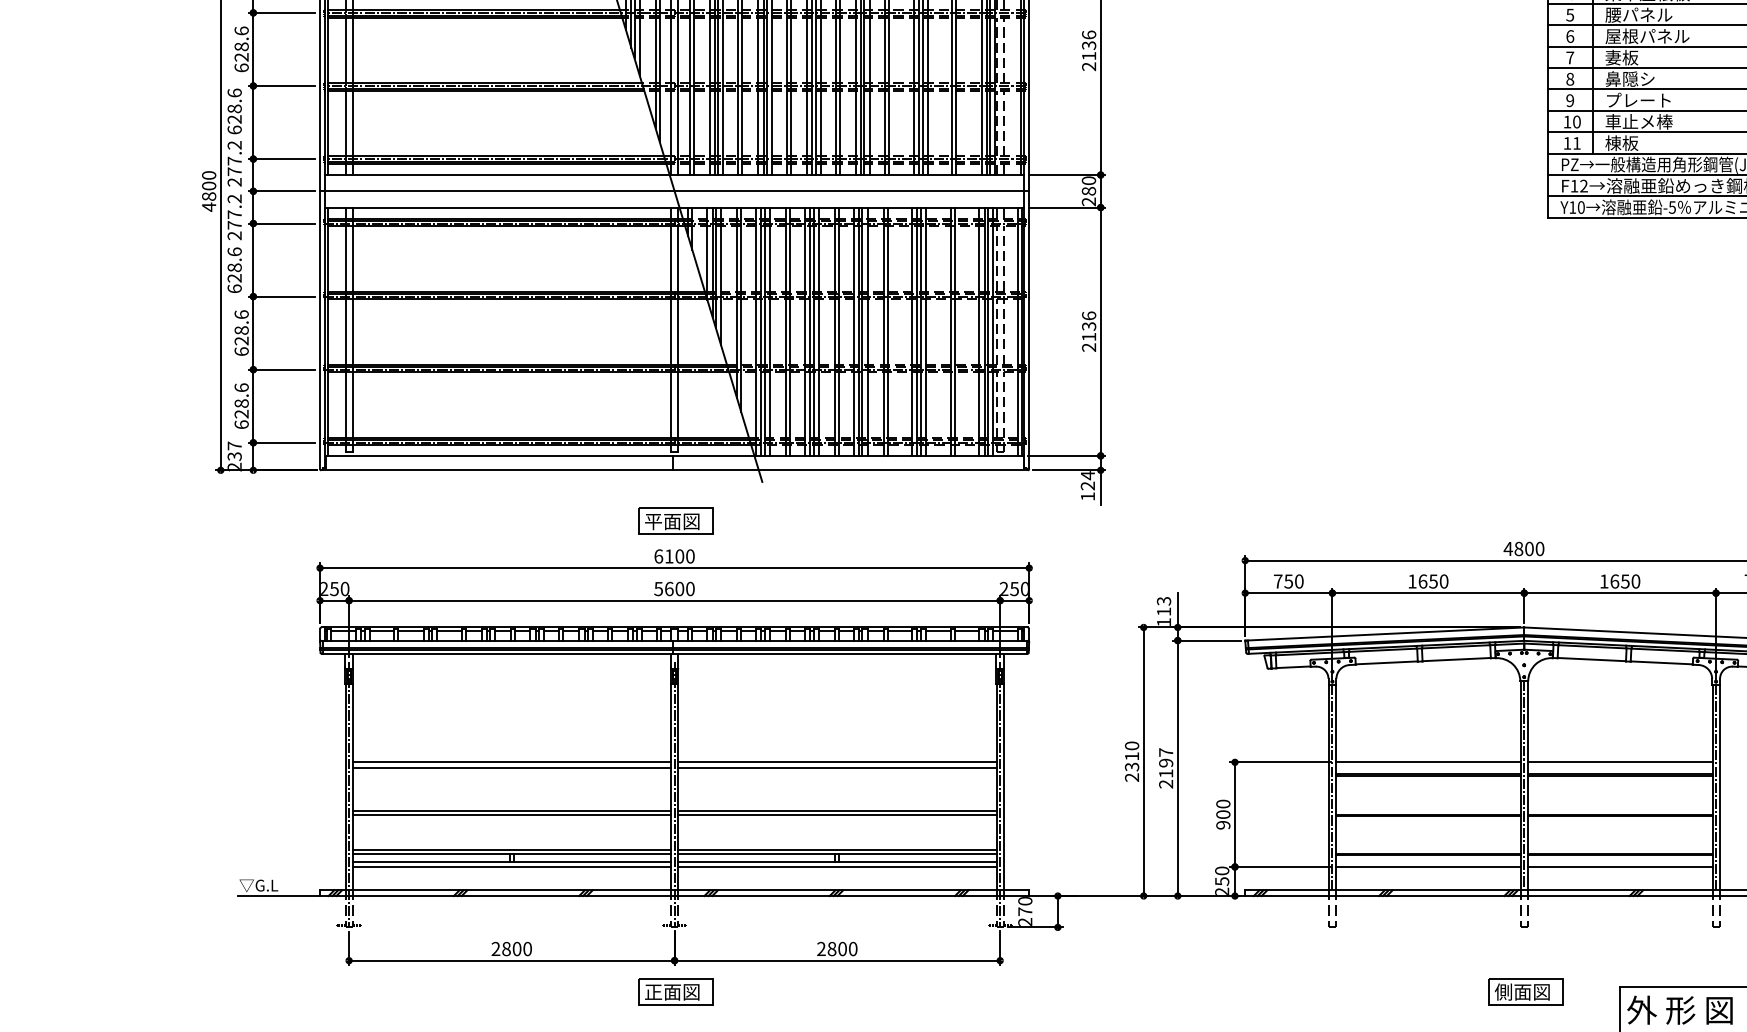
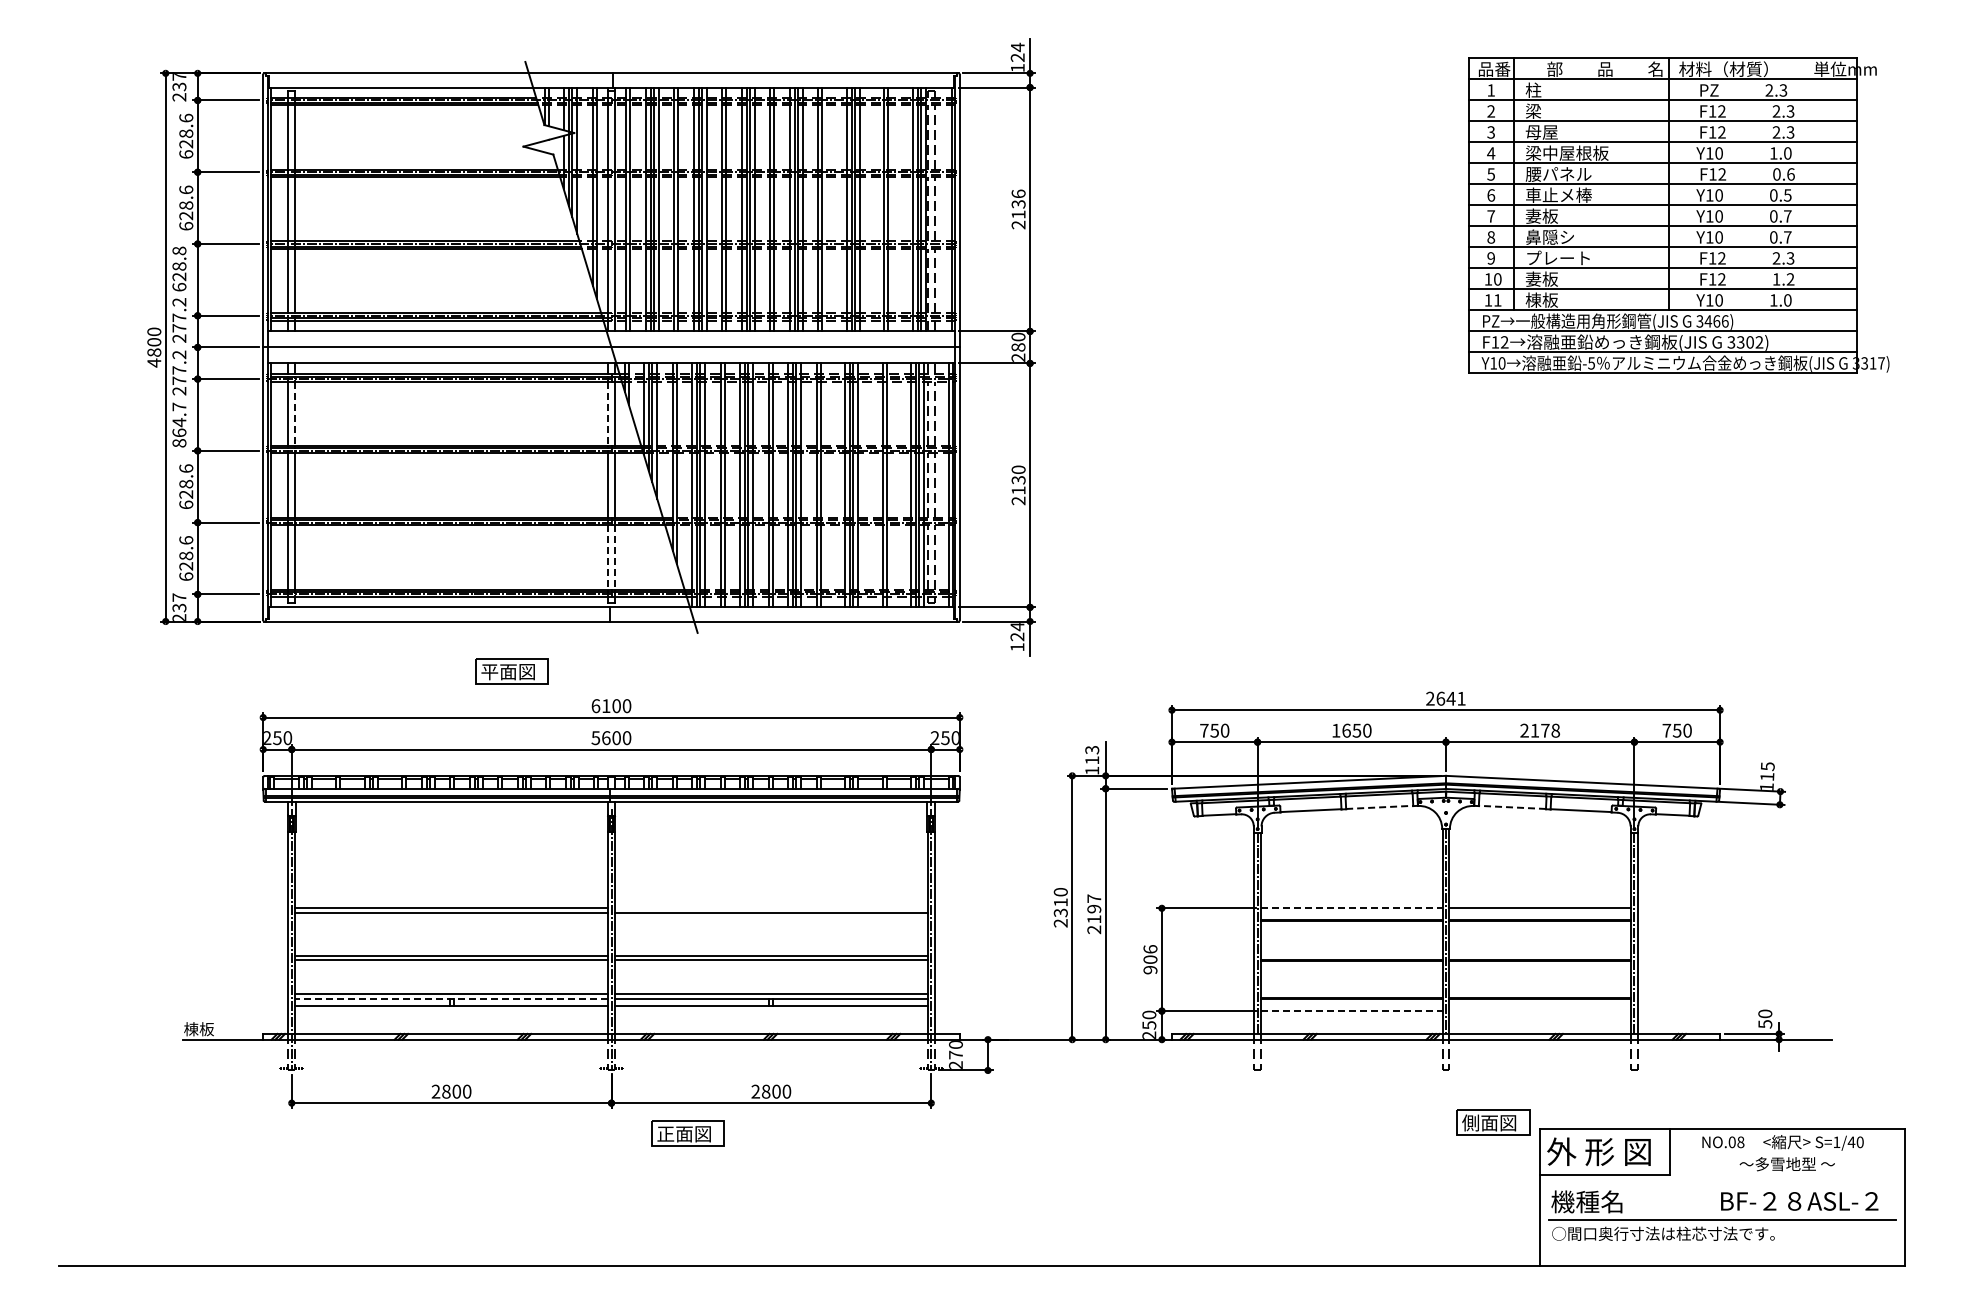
text: (1647, 35) -> (1567, 194), 屋根パネル -> 車止メ棒
text: (234, 92) -> (179, 250), 628.6 -> 628.8
text: (1638, 121) -> (1558, 278), 車止メ棒 -> 妻板
line: (352, 259) -> (295, 414), solid -> dashed
line: (671, 259) -> (608, 414), solid -> dashed
text: (234, 269) -> (179, 424), 628.6 -> 864.7
text: (1088, 315) -> (1018, 469), 2136 -> 2130
line: (671, 405) -> (608, 557), solid -> dashed
line: (677, 405) -> (614, 557), solid -> dashed
part: (675, 521) -> (511, 671), moved
text: (1523, 548) -> (1445, 698), 4800 -> 2641
text: (1620, 581) -> (1540, 730), 1650 -> 2178
line: (1456, 659) -> (1379, 807), solid -> dashed
line: (1591, 659) -> (1512, 807), solid -> dashed
line: (836, 762) -> (770, 908), removed
line: (1427, 762) -> (1351, 908), solid -> dashed
text: (1223, 804) -> (1150, 949), 900 -> 906
line: (511, 854) -> (451, 998), solid -> dashed
line: (511, 867) -> (451, 1011), removed
line: (836, 867) -> (770, 1011), removed
line: (1427, 867) -> (1351, 1011), solid -> dashed
line: (1620, 867) -> (1540, 1011), removed
text: (259, 885) -> (203, 1029), ▽G.L -> 棟板
part: (675, 991) -> (687, 1133), moved
part: (1526, 991) -> (1493, 1122), moved

